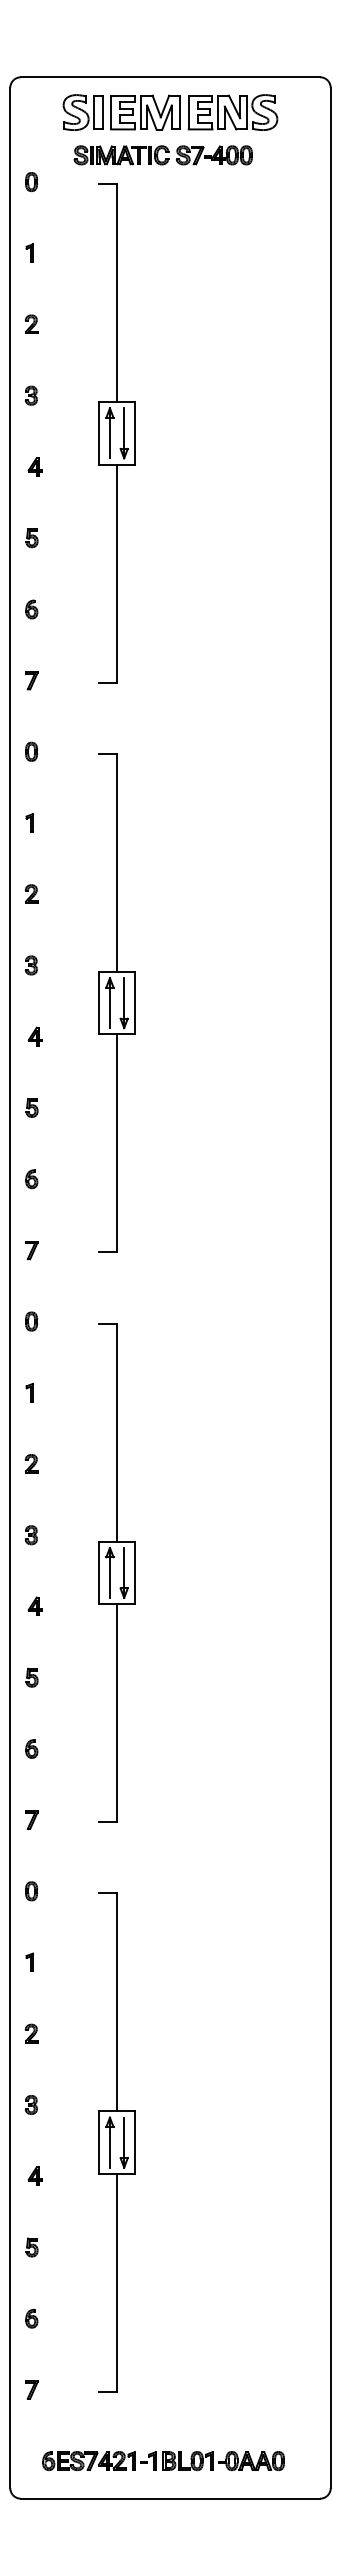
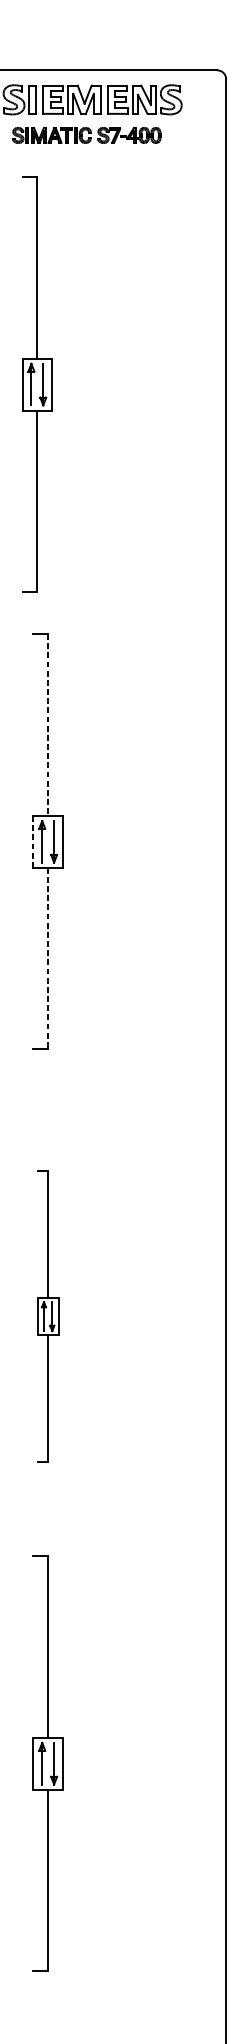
part: (116, 433) -> (36, 384), moved
line: (117, 863) -> (48, 725), solid -> dashed
line: (99, 1002) -> (33, 841), solid -> dashed
line: (117, 1143) -> (48, 958), solid -> dashed
part: (116, 1572) -> (47, 1316), size x0.7
part: (116, 2142) -> (47, 1763), moved

